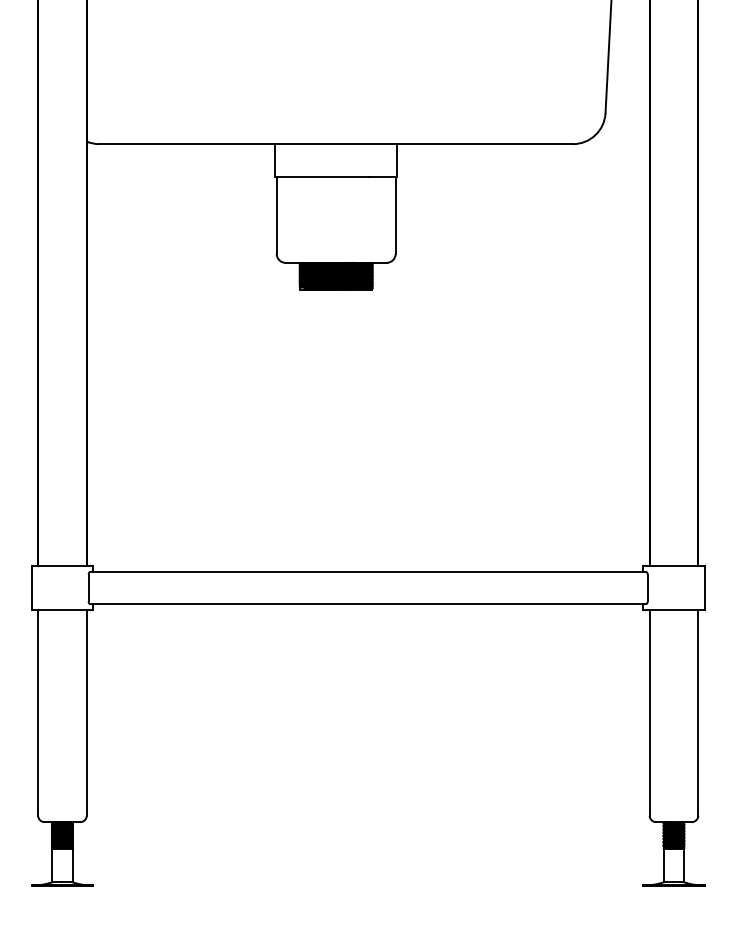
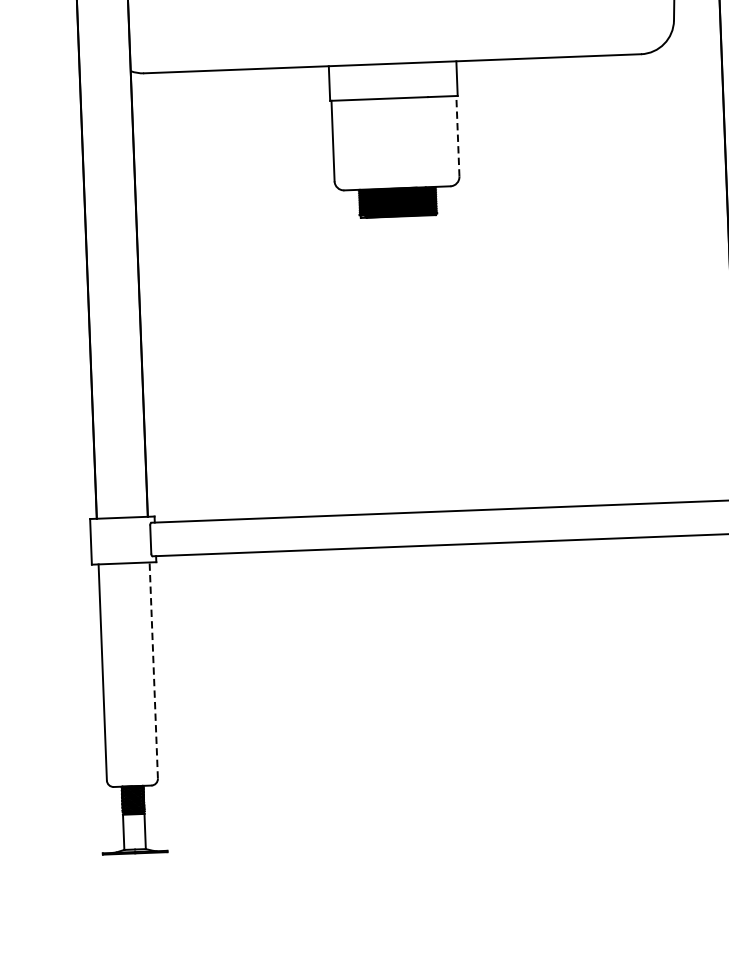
line: (395, 215) -> (457, 136), solid -> dashed
line: (86, 712) -> (153, 670), solid -> dashed

